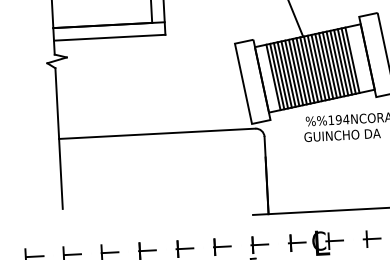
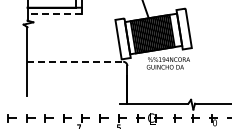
line: (109, 37) -> (54, 13), solid -> dashed
line: (157, 133) -> (75, 61), solid -> dashed

